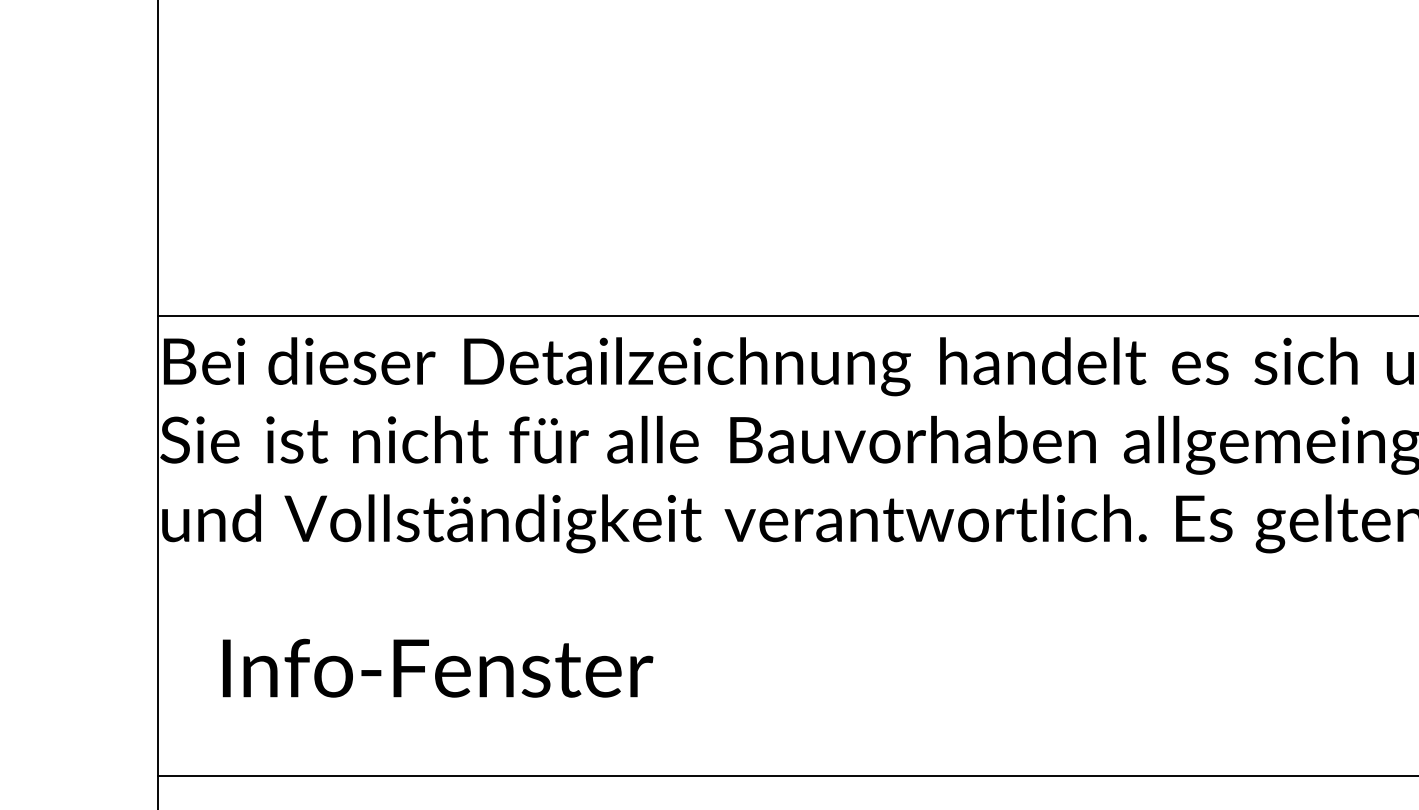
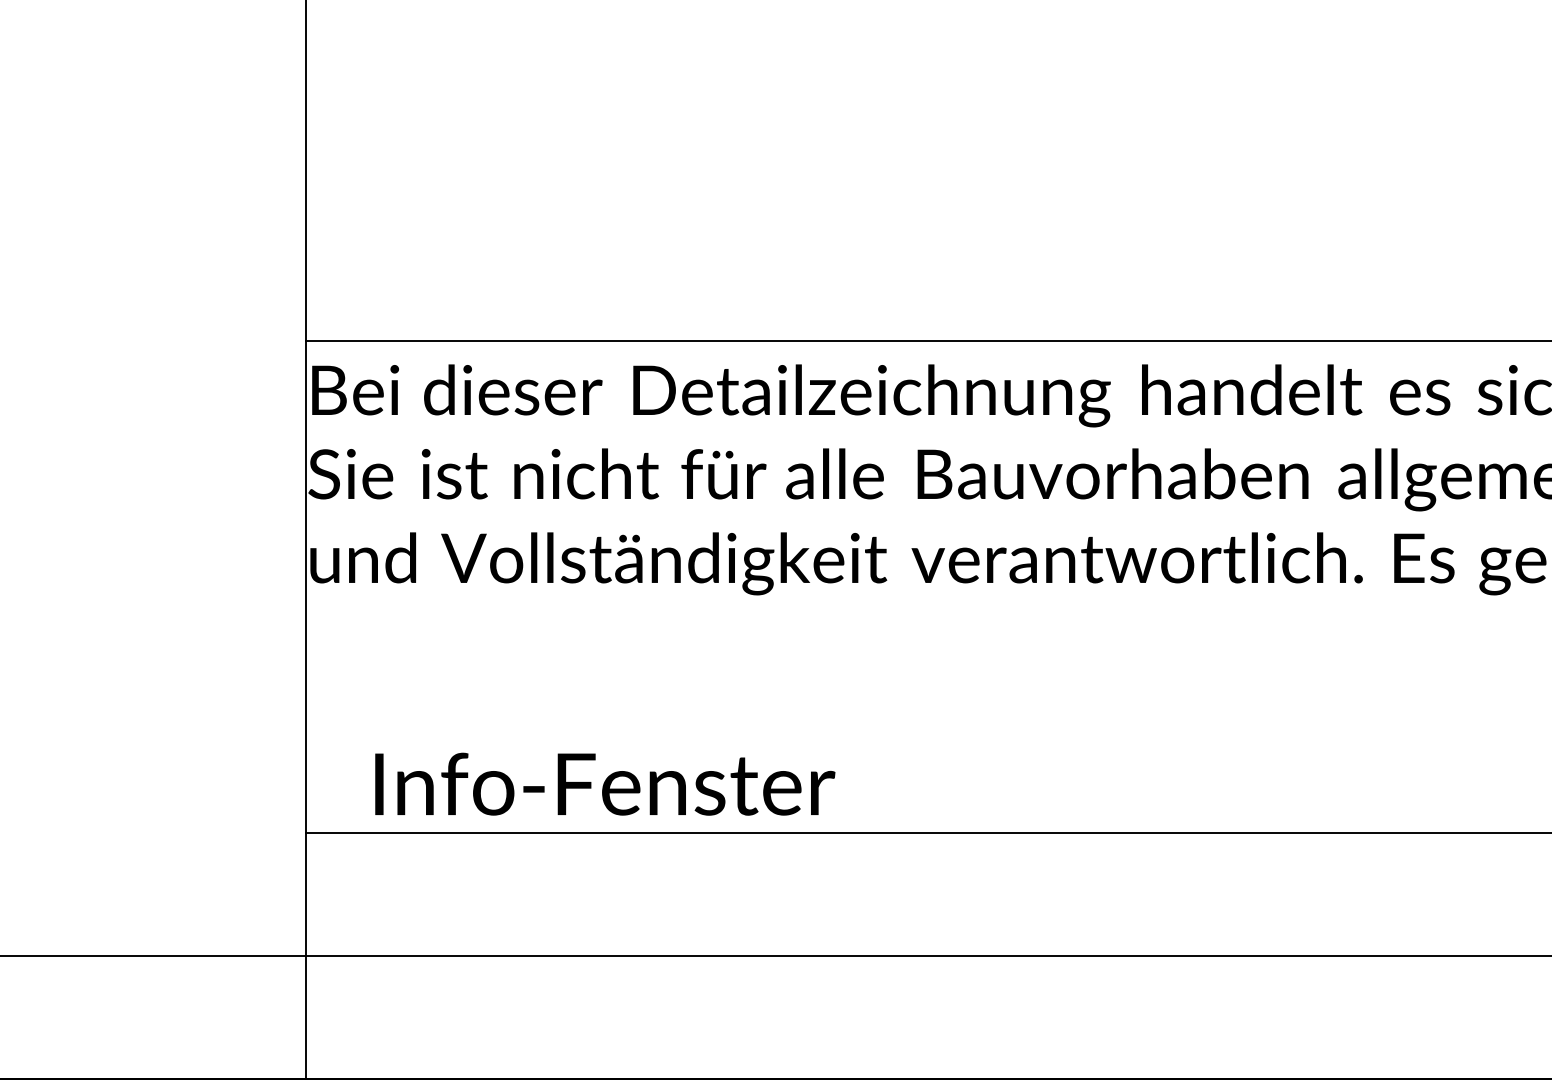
text: (438, 667) -> (605, 783), moved

